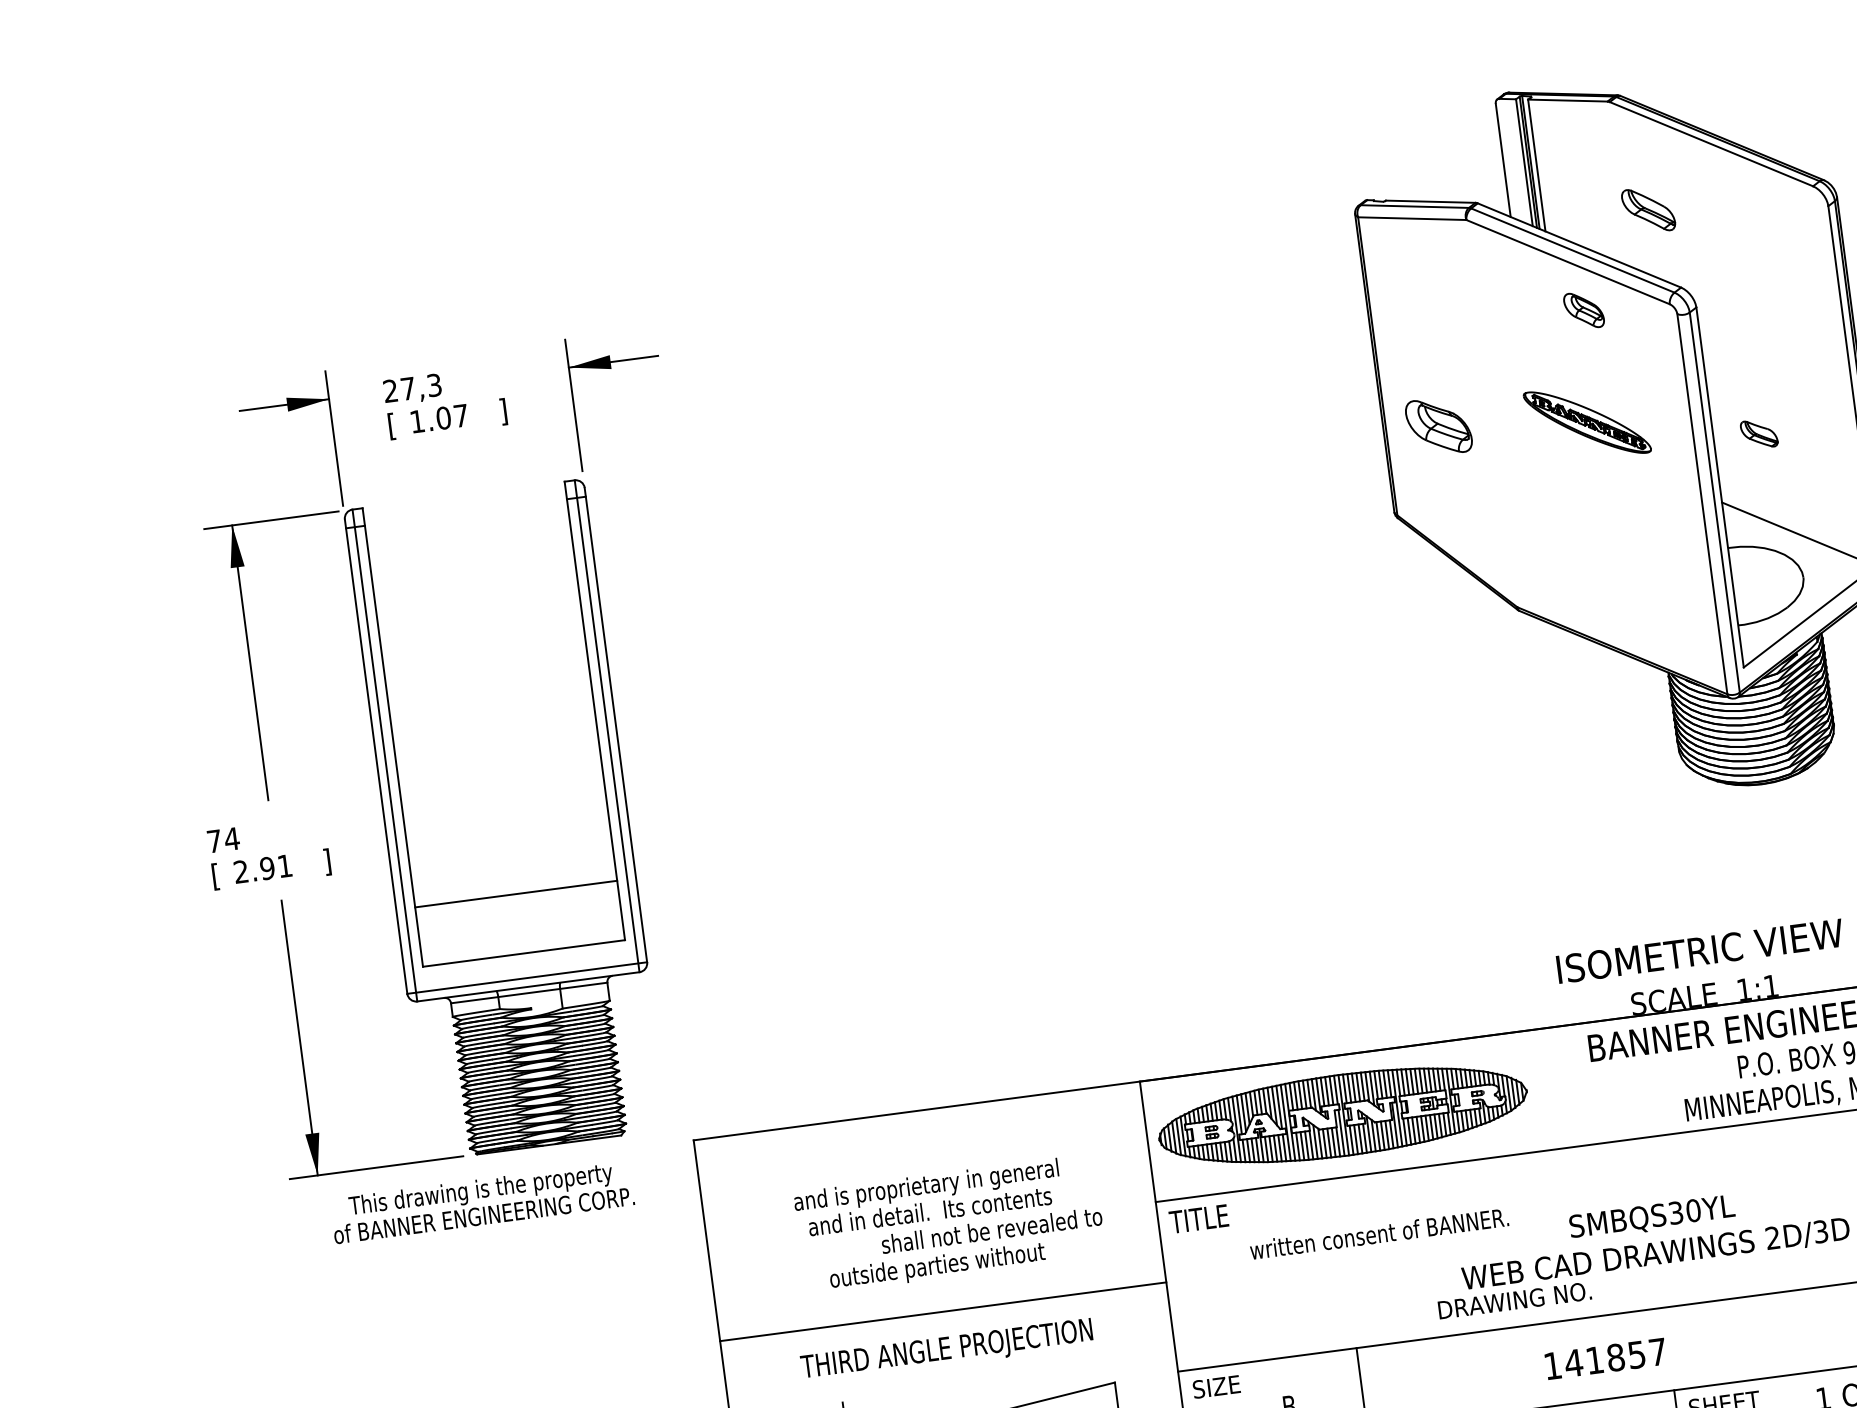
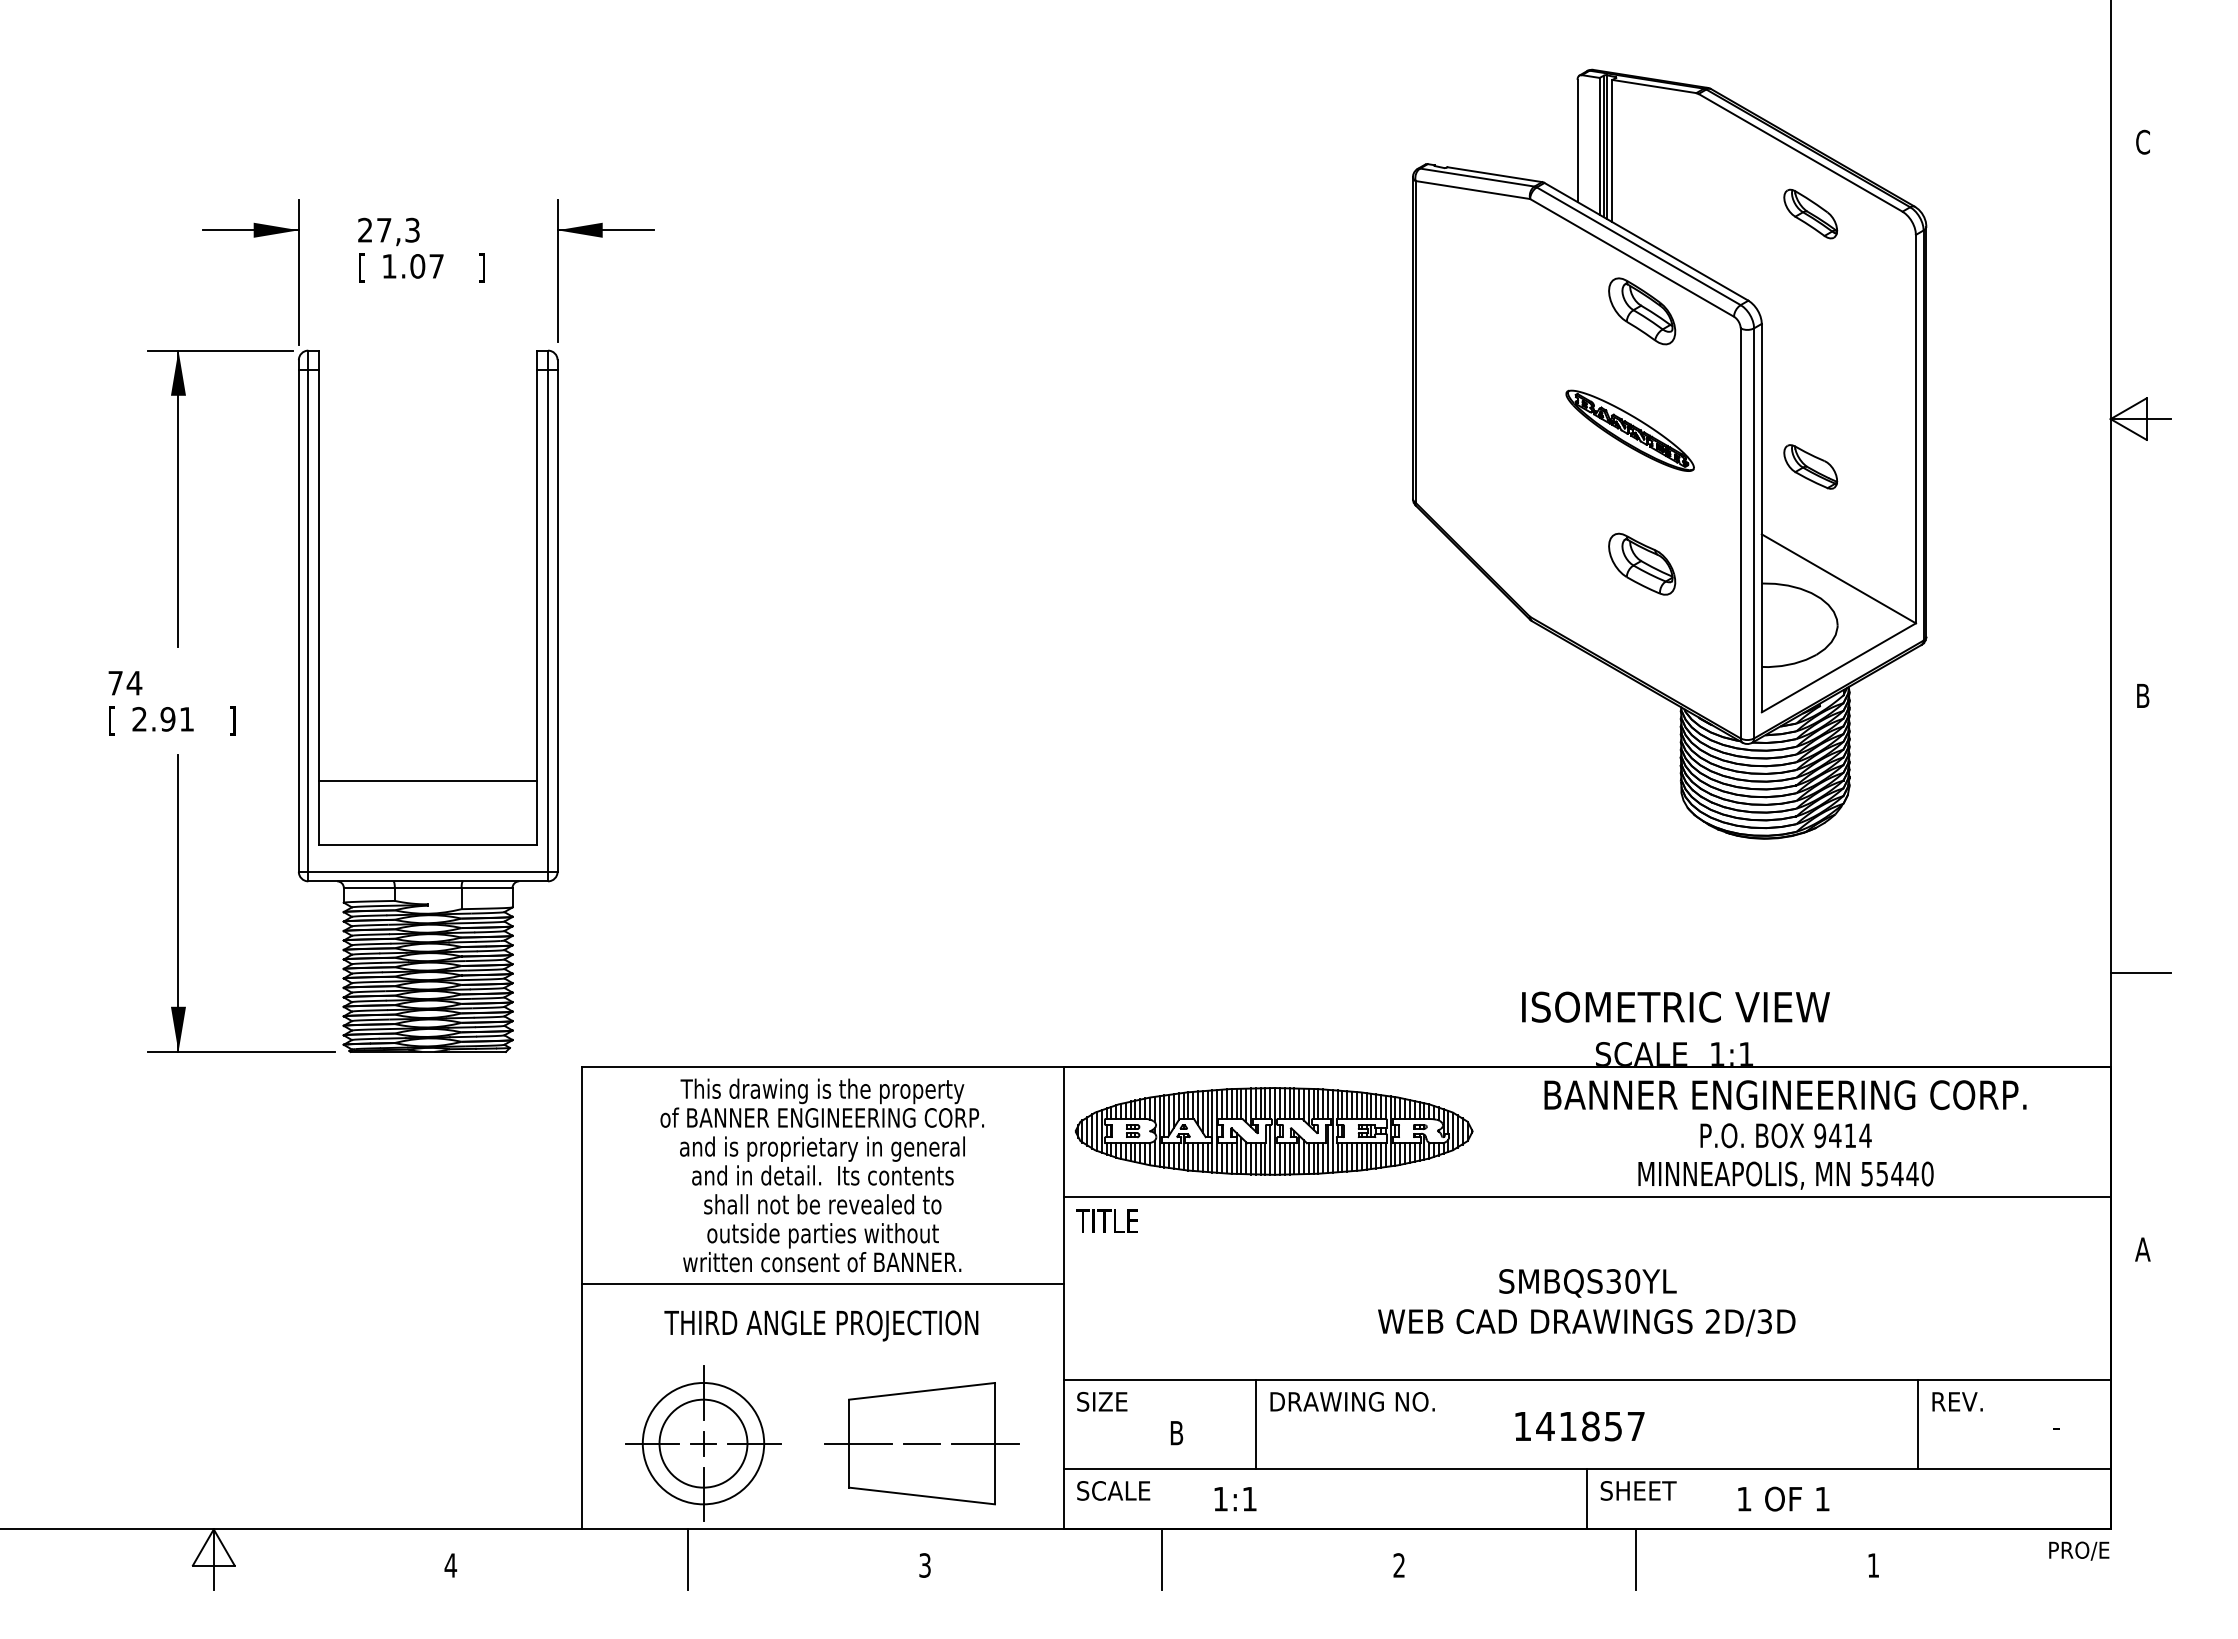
part: (1648, 209) -> (1810, 213), moved
part: (1584, 310) -> (1642, 311), size x1.67
part: (1439, 425) -> (1642, 563), moved
part: (1758, 433) -> (1810, 466), size x1.43
text: (481, 1201) -> (821, 1102), moved
text: (991, 1230) -> (822, 1204), moved
text: (1379, 1234) -> (822, 1262), moved
text: (1514, 1300) -> (1352, 1401), moved
text: (1605, 1359) -> (1579, 1426), moved

